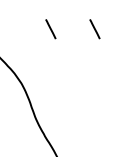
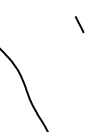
line: (50, 29) -> (42, 24), removed

